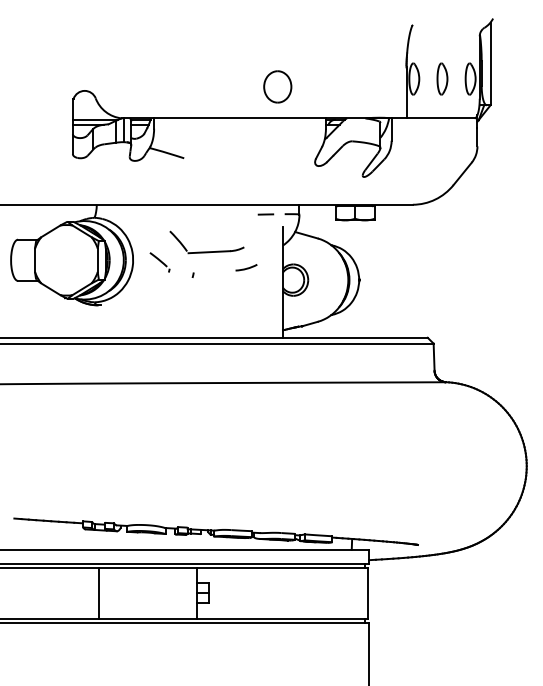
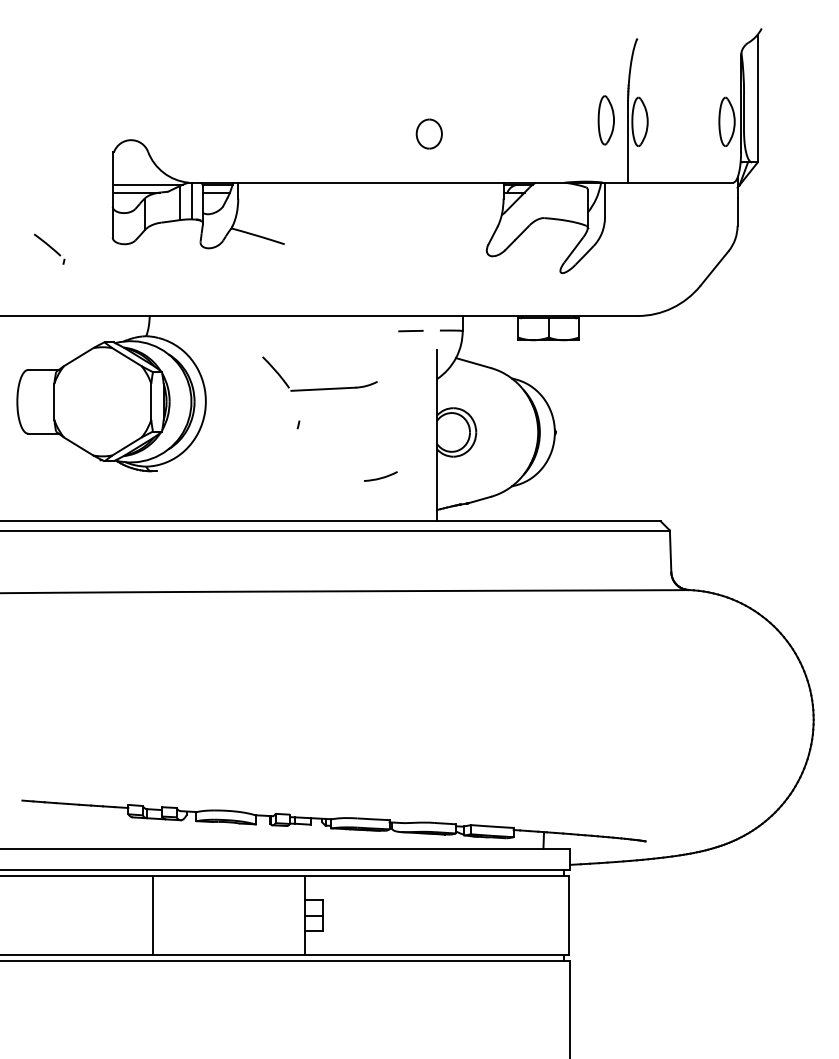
part: (442, 78) -> (606, 119), moved
part: (277, 86) -> (428, 133), size x0.6
part: (159, 262) -> (48, 249), moved
line: (246, 267) -> (380, 476), moved

